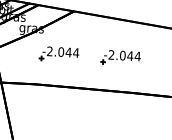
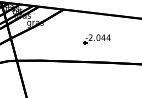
part: (58, 54) -> (54, 39), removed

